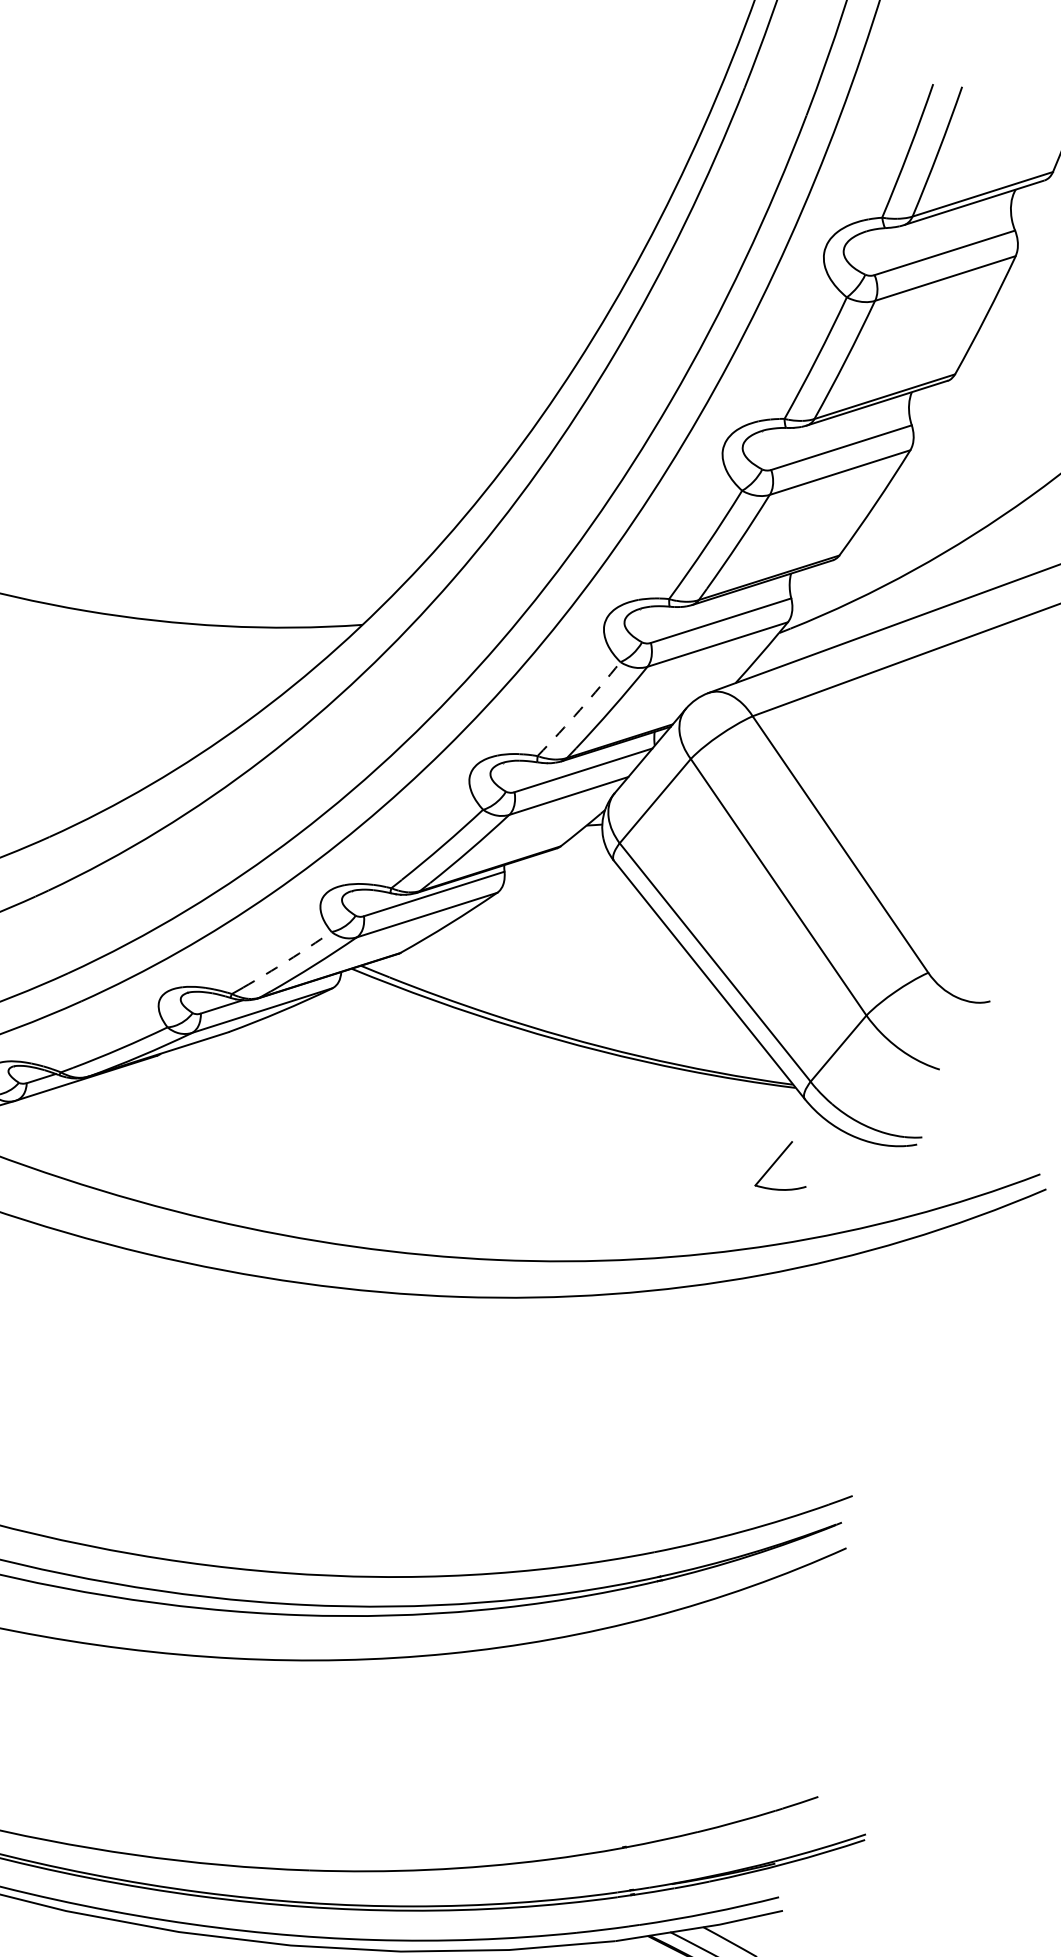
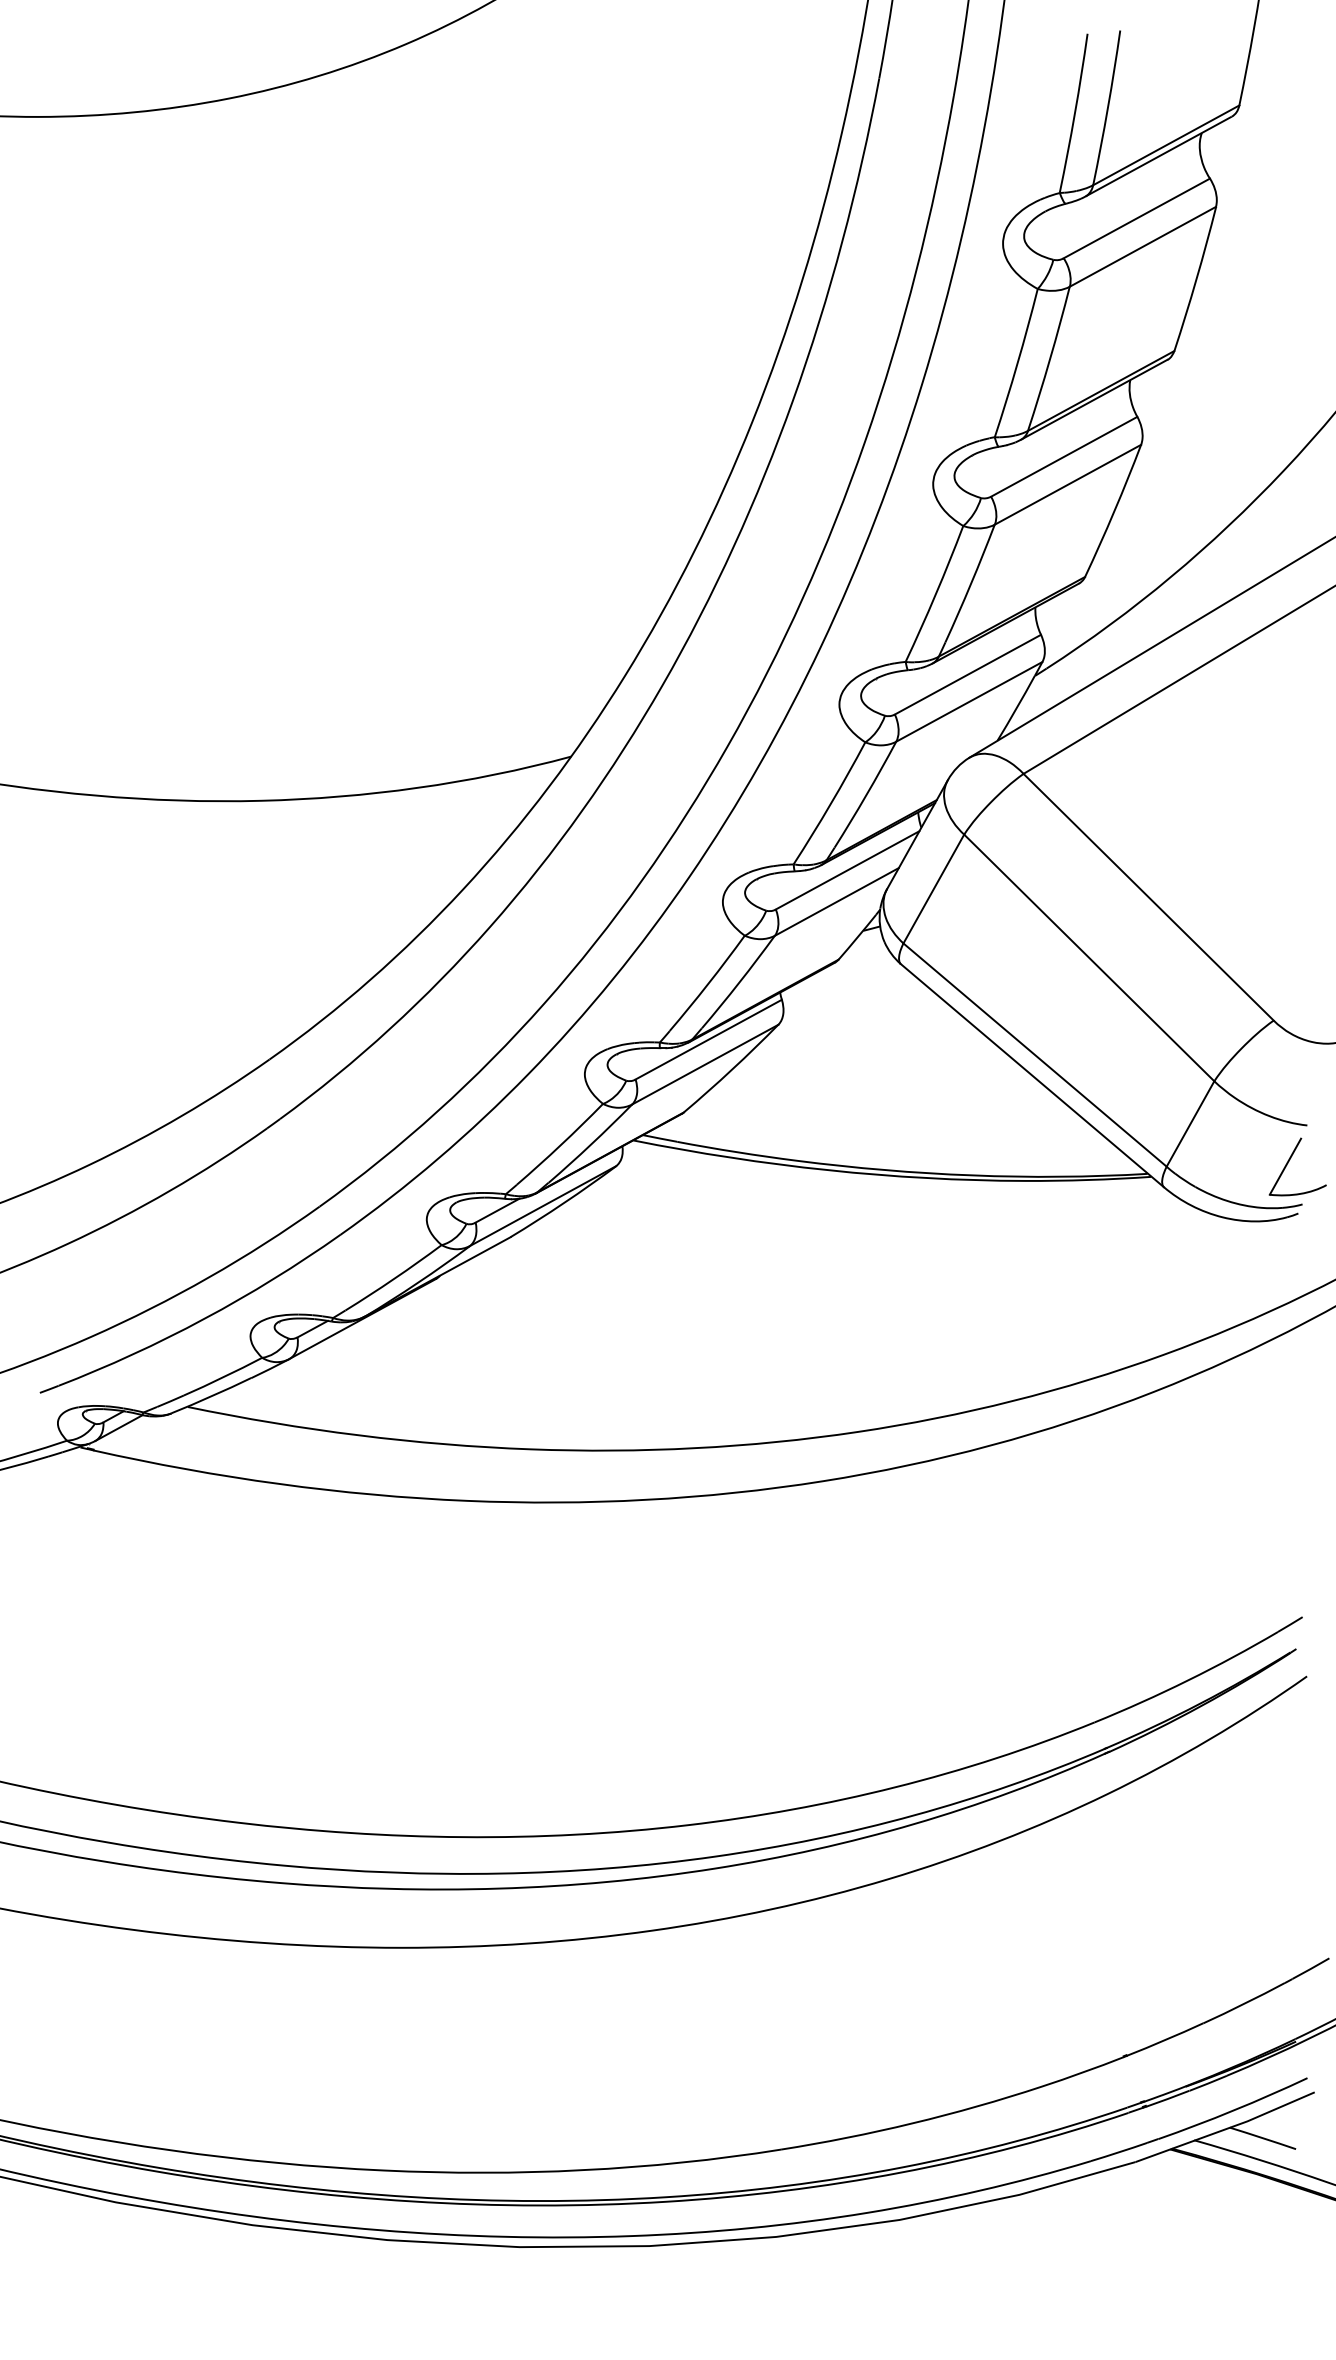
arc: (579, 710) -> (830, 804), dashed -> solid
arc: (287, 960) -> (560, 1145), dashed -> solid
part: (778, 1159) -> (1289, 1161), moved

